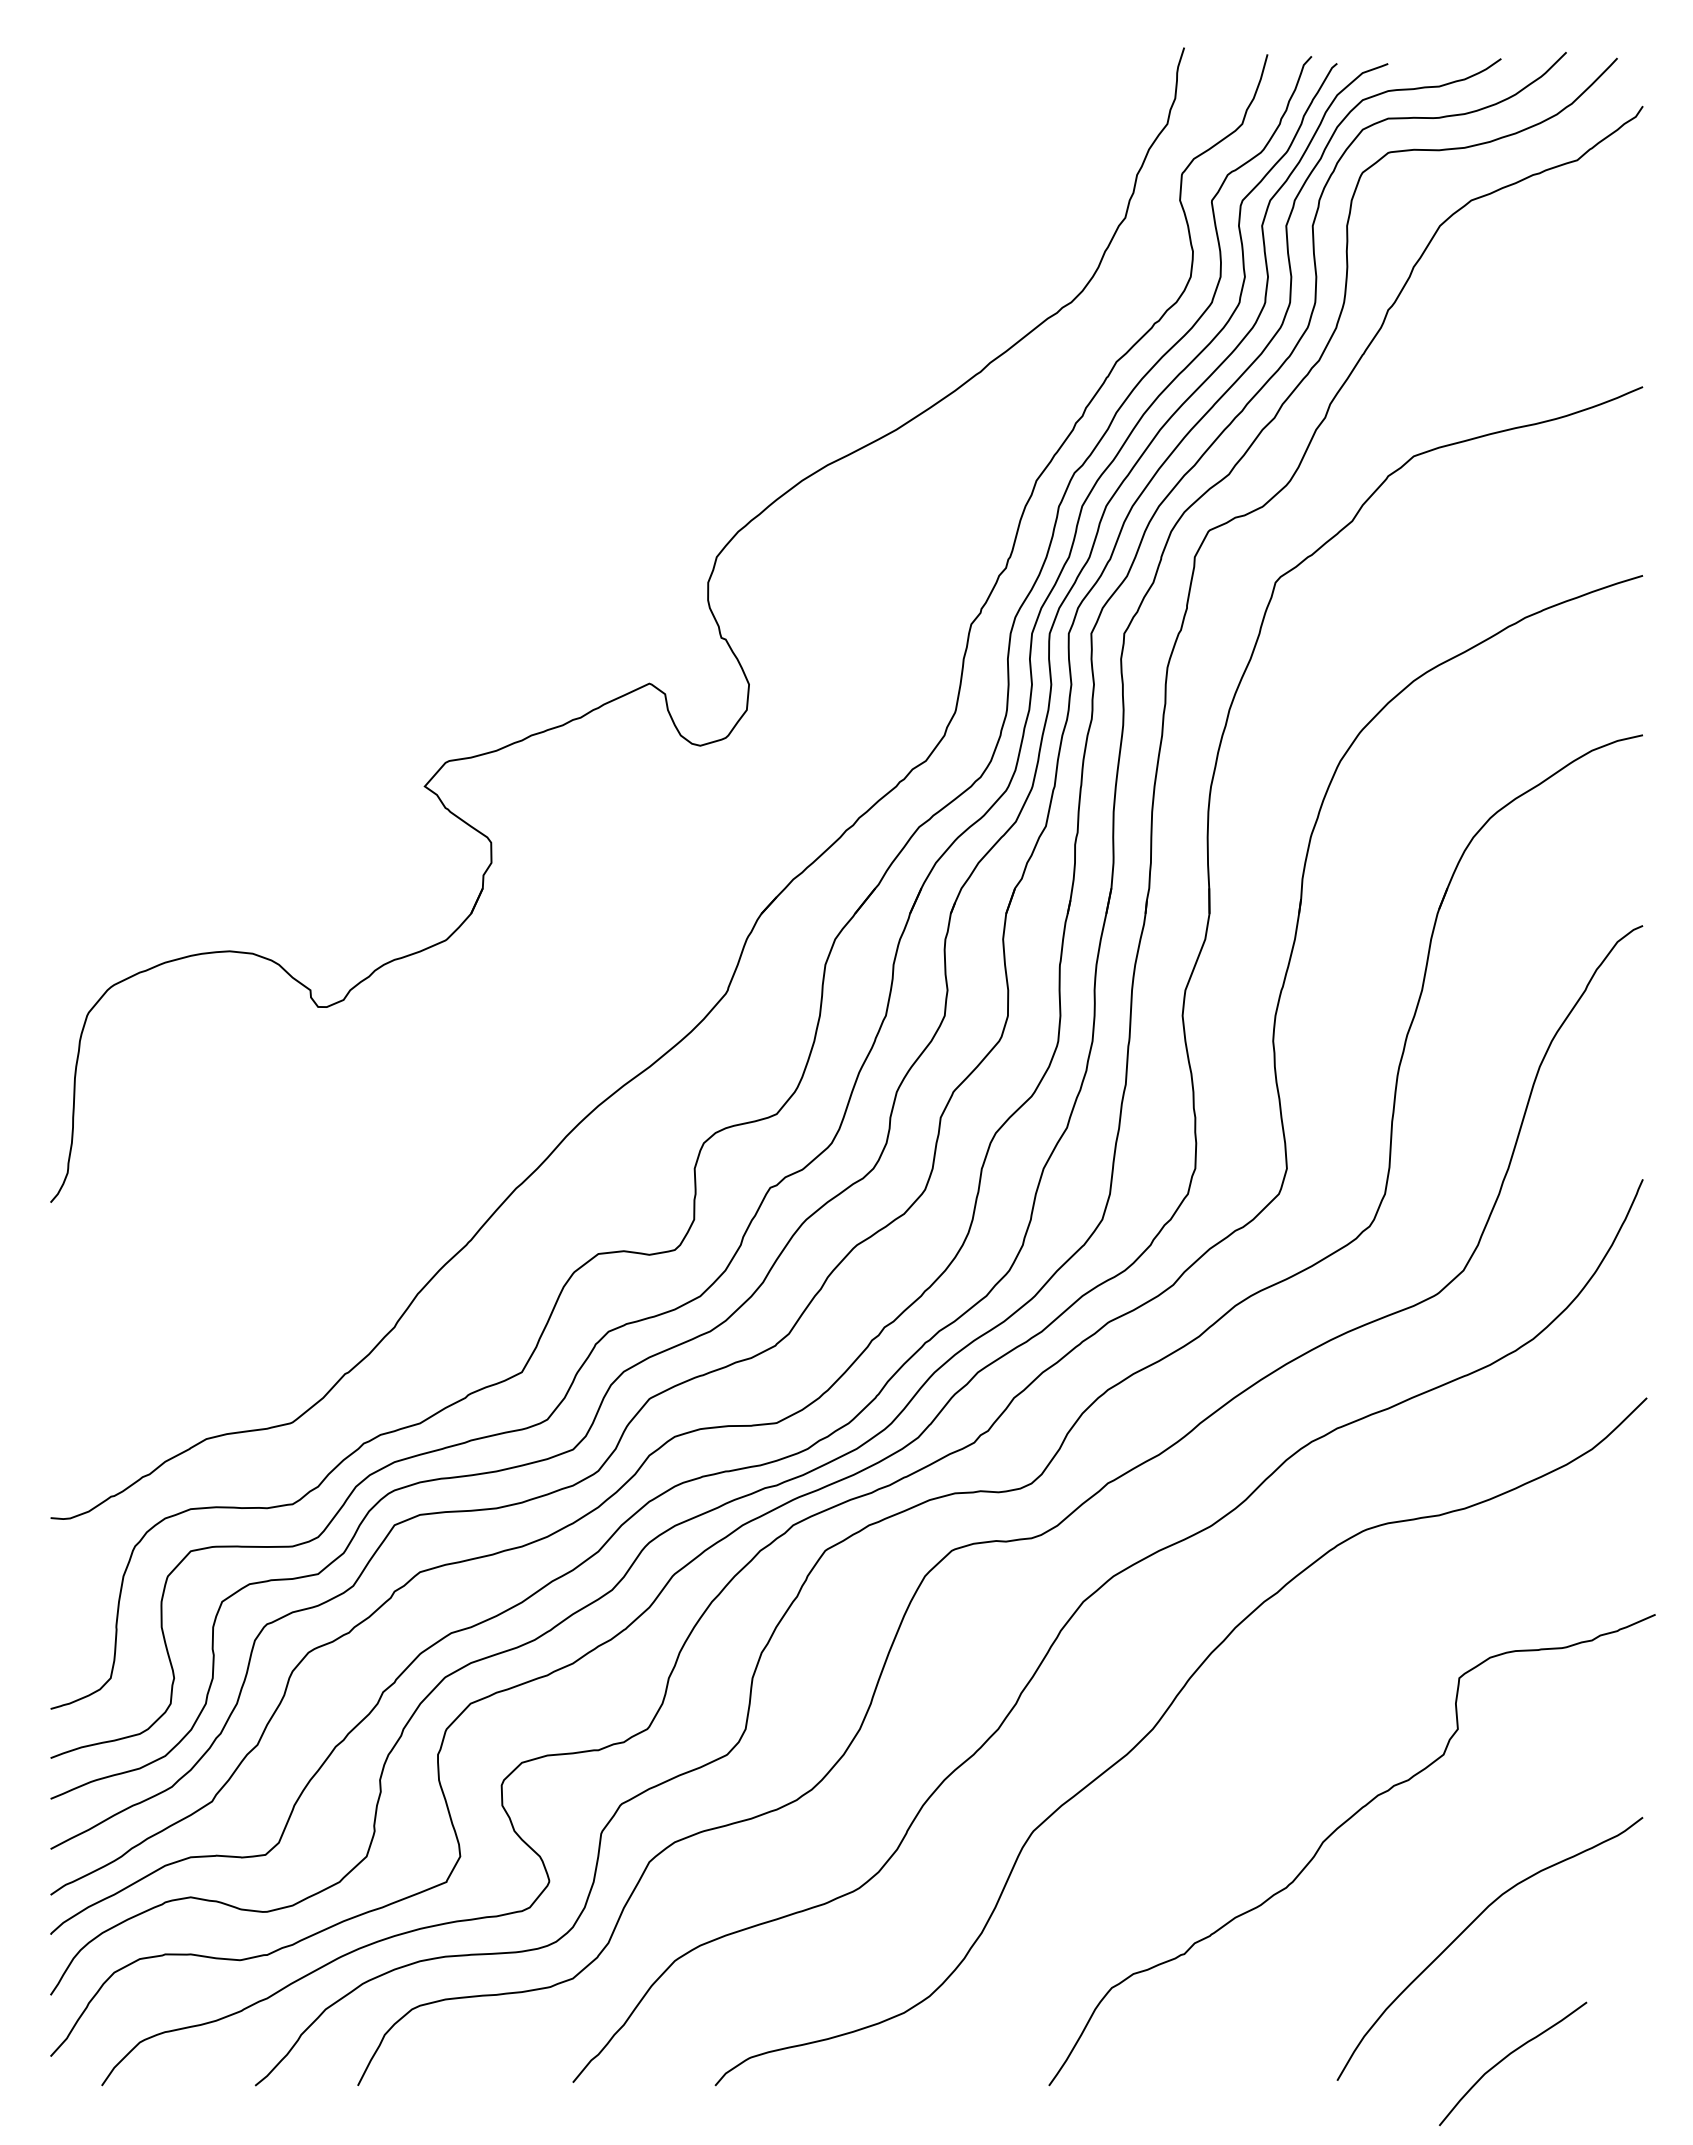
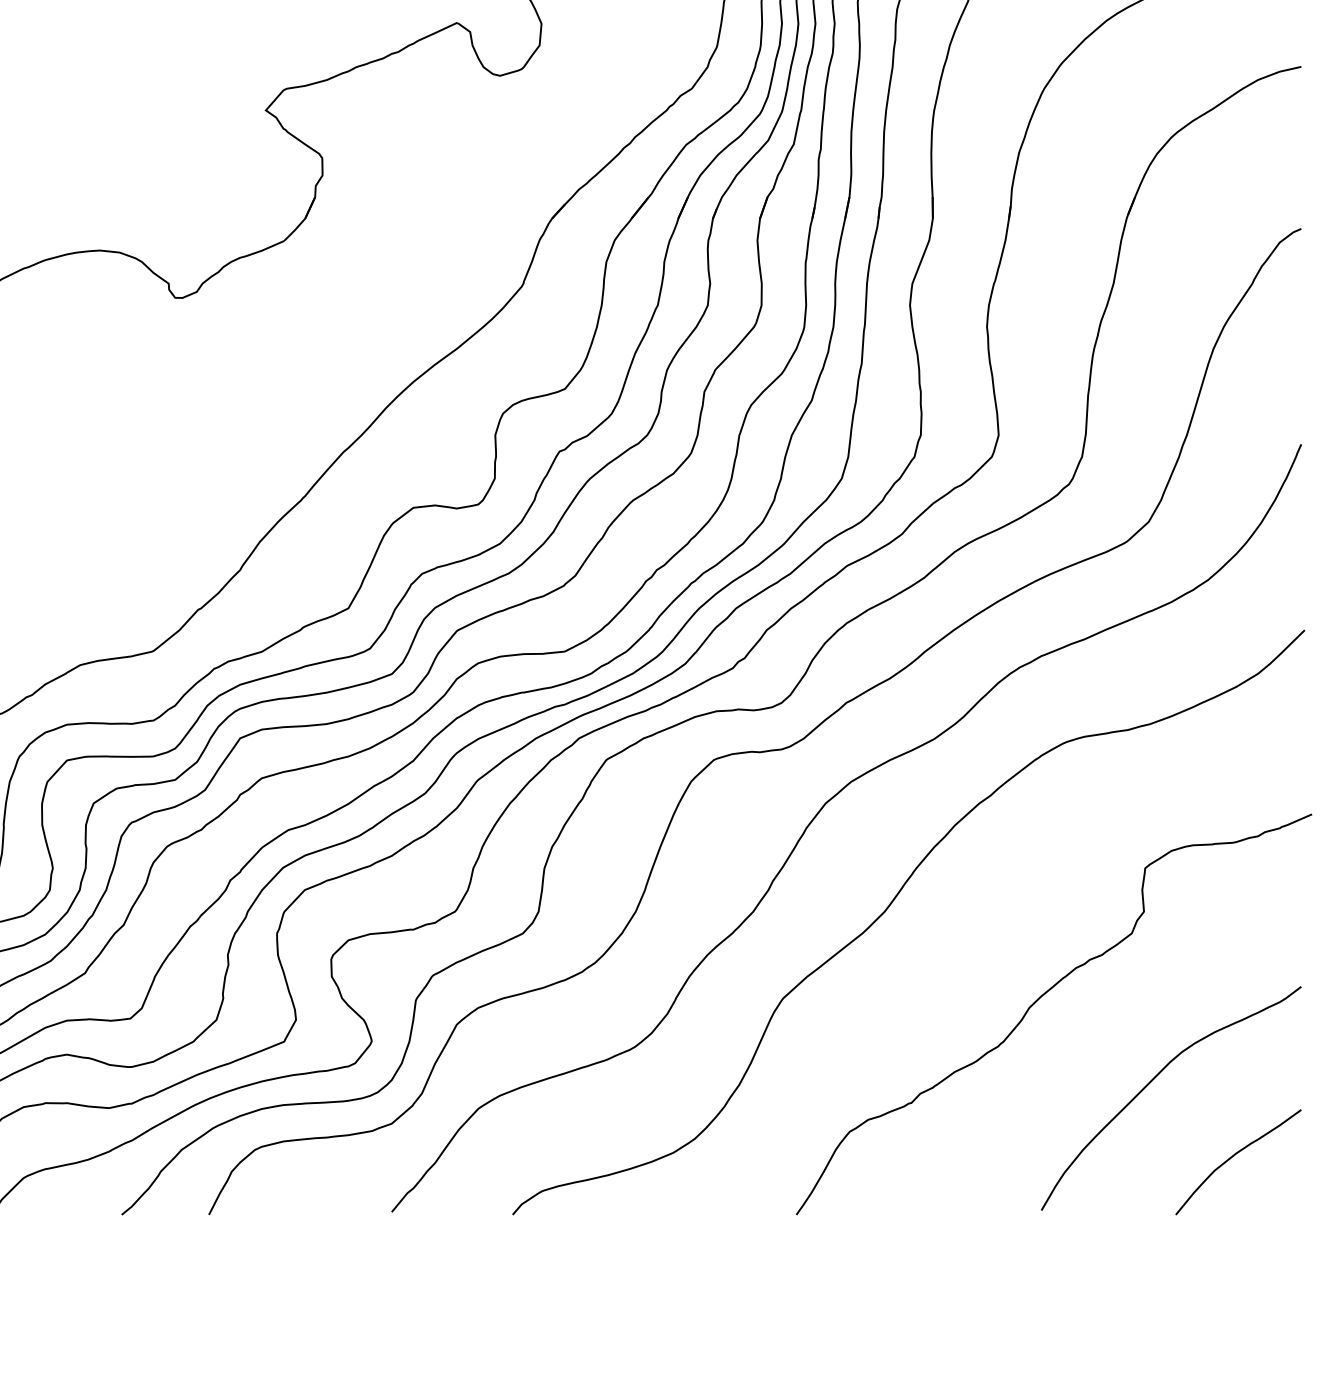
curve: (1507, 2057) -> (1233, 1156), moved

